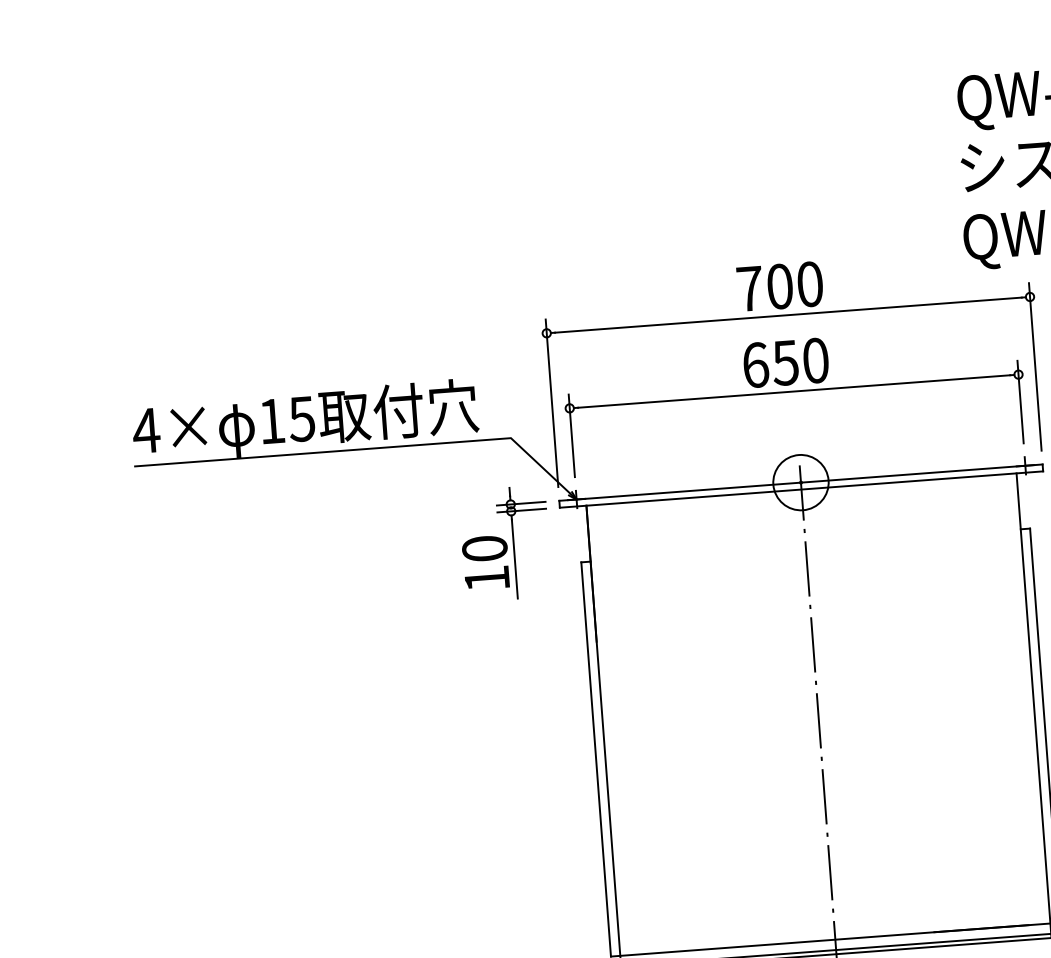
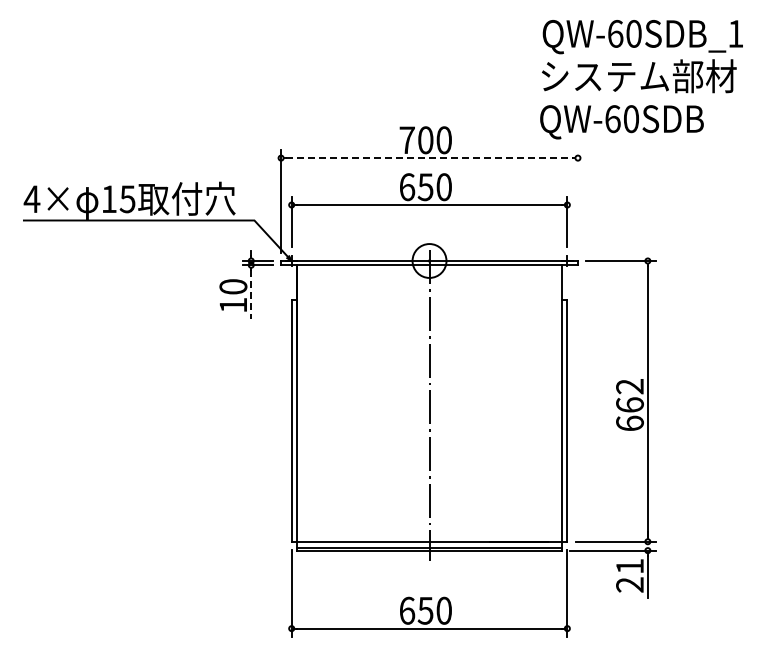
line: (790, 315) -> (430, 158), solid -> dashed
line: (1034, 366) -> (577, 200), removed
line: (515, 560) -> (251, 295), solid -> dashed

